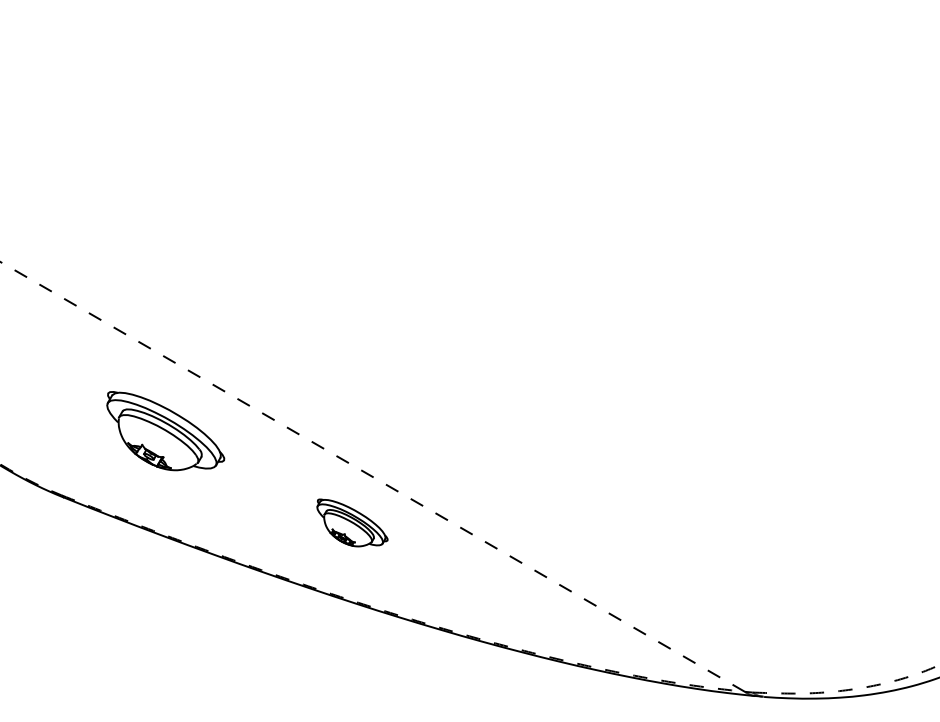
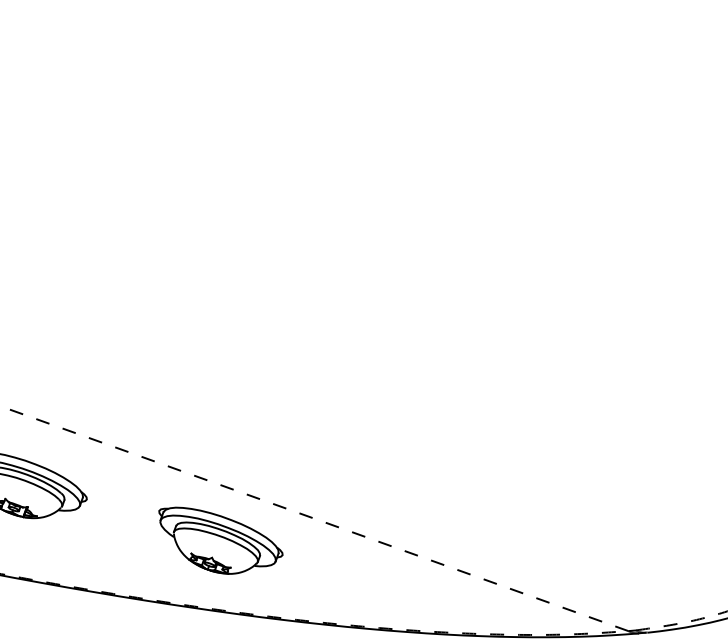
part: (352, 522) -> (221, 536), size x1.67

